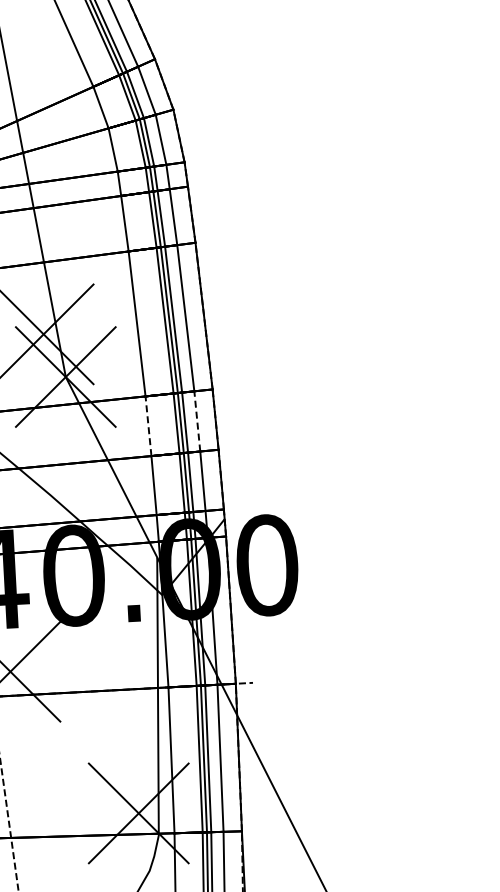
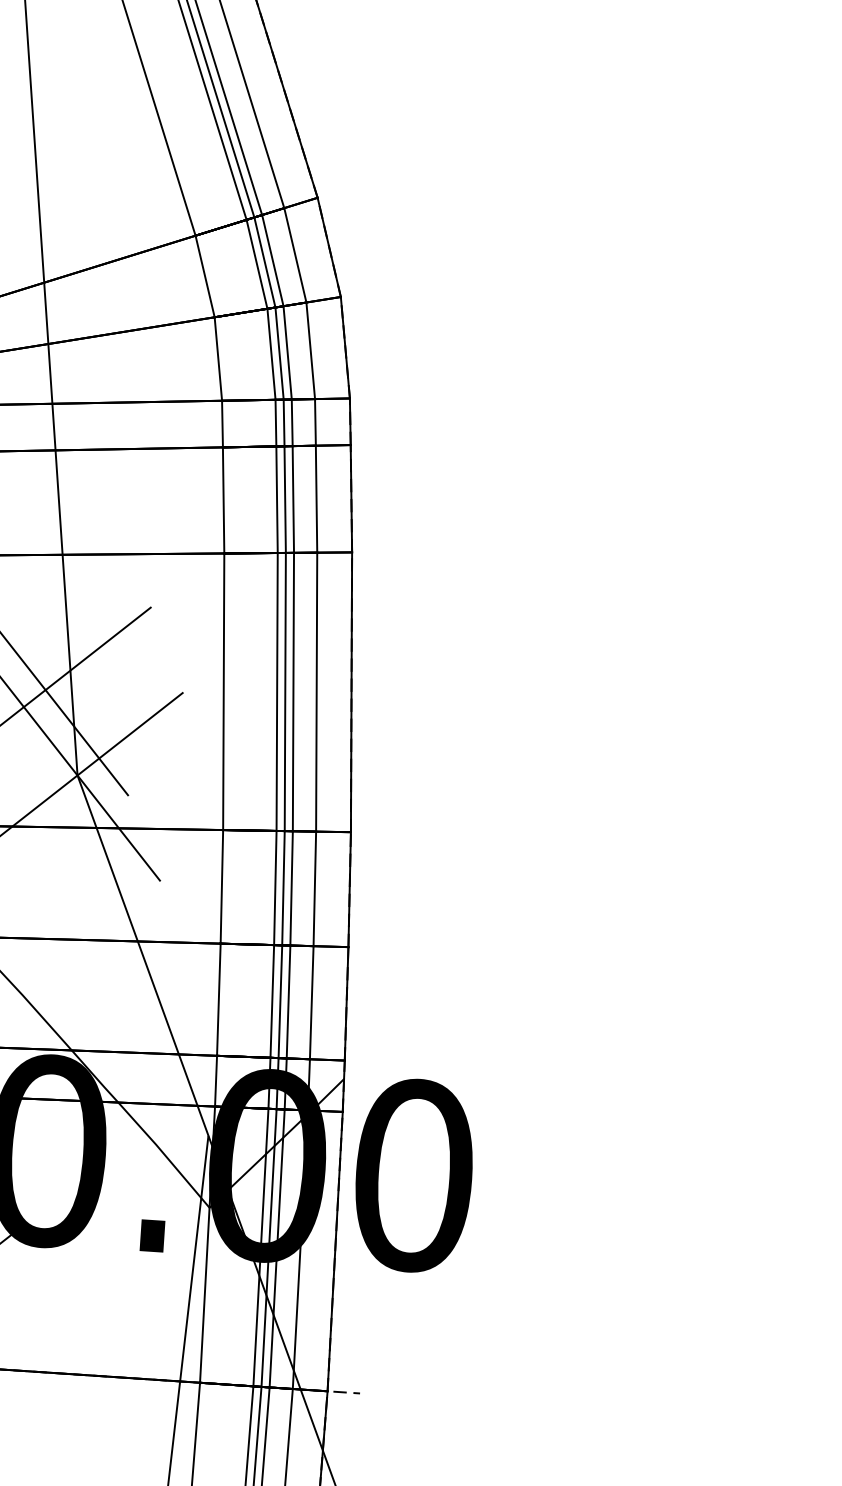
line: (197, 420) -> (315, 887), dashed -> solid
line: (148, 426) -> (221, 887), dashed -> solid

